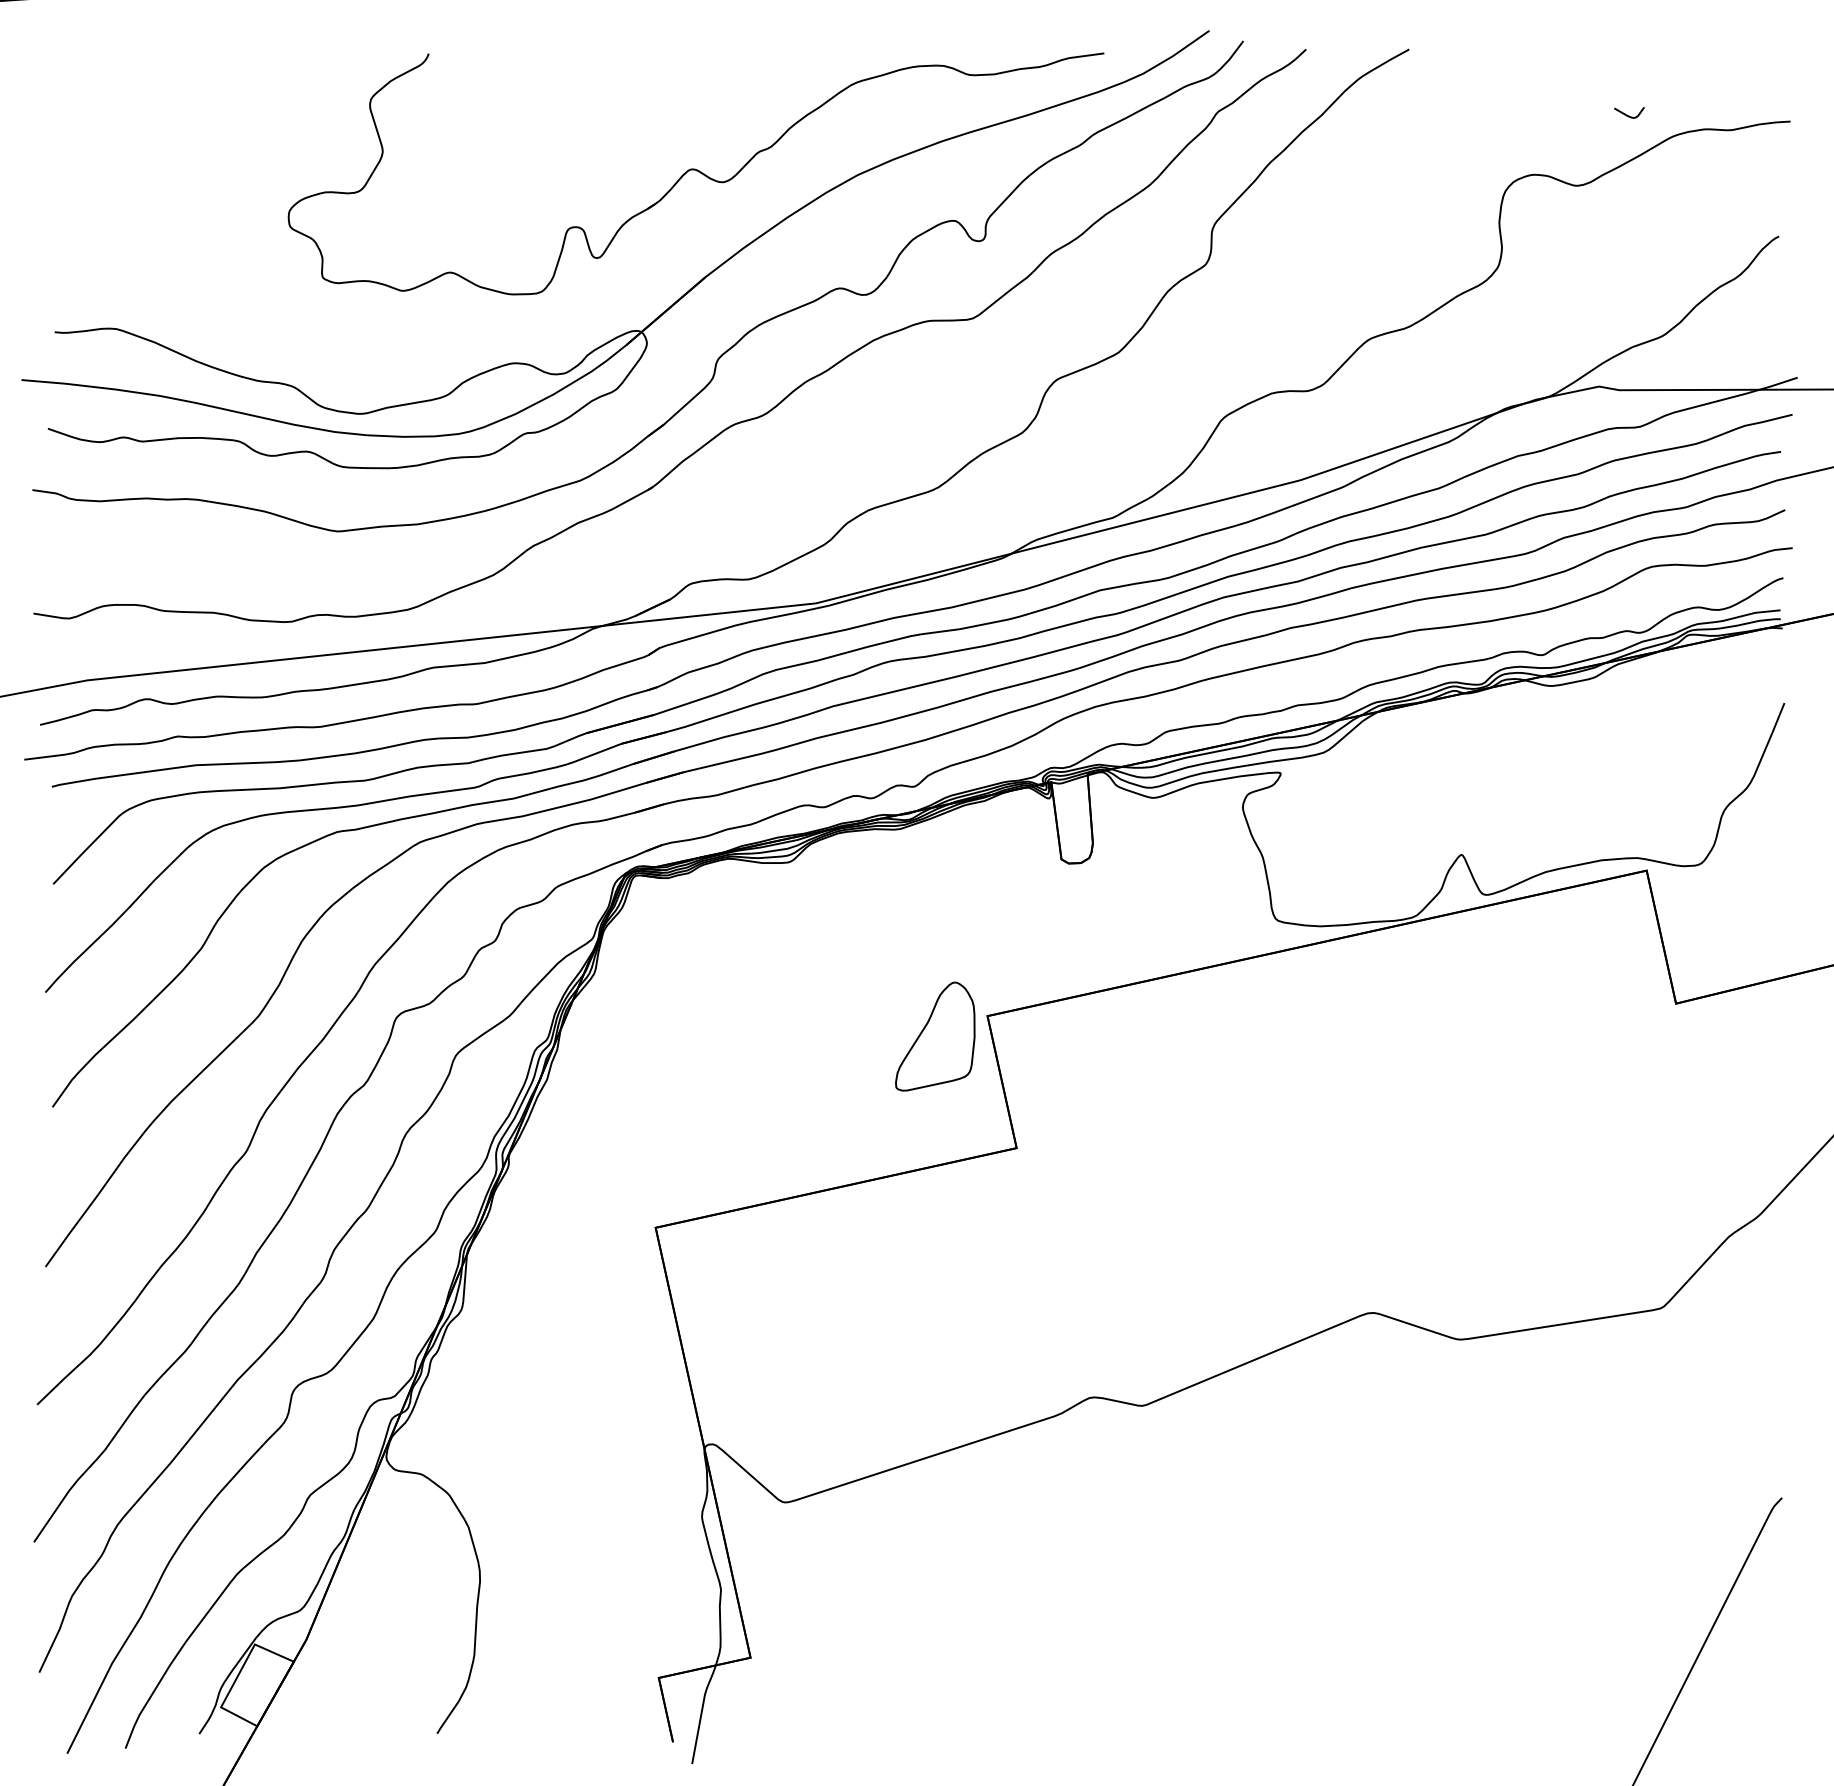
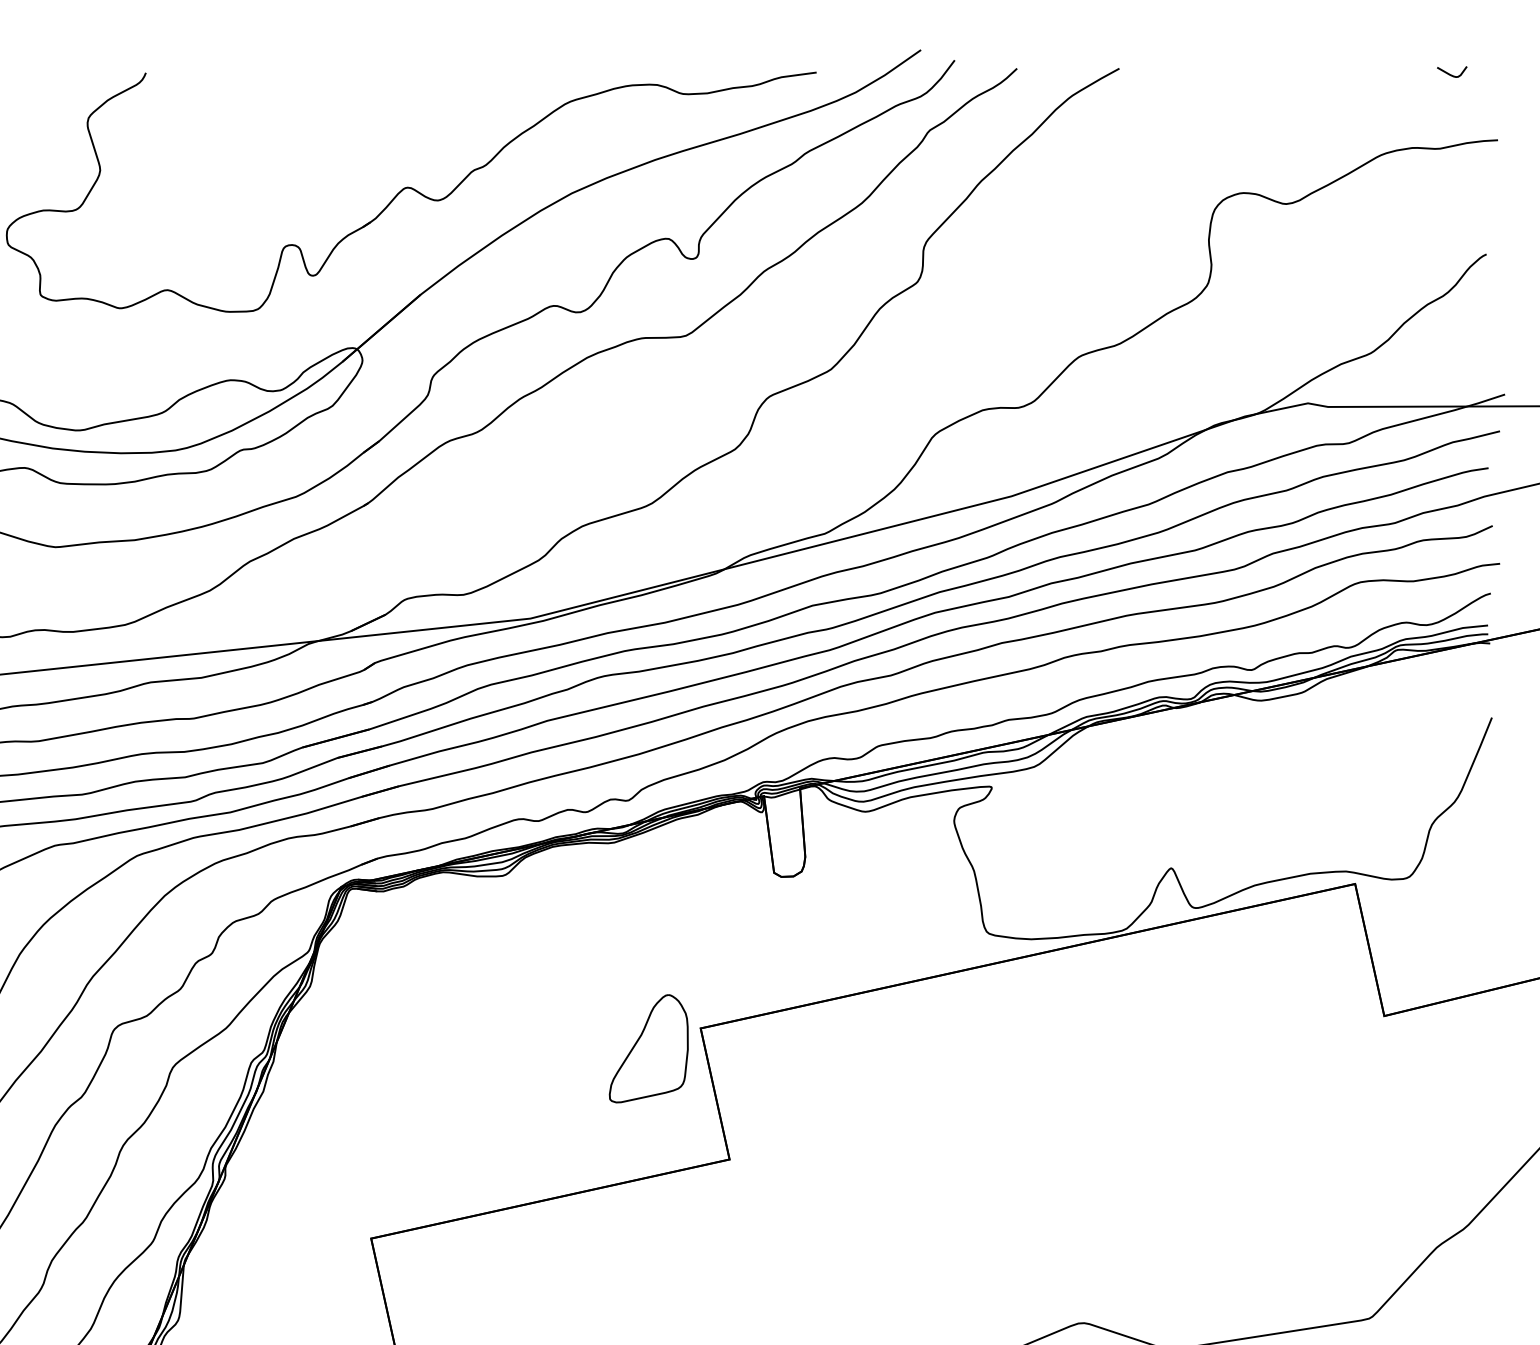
curve: (1627, 114) -> (1450, 73), moved

